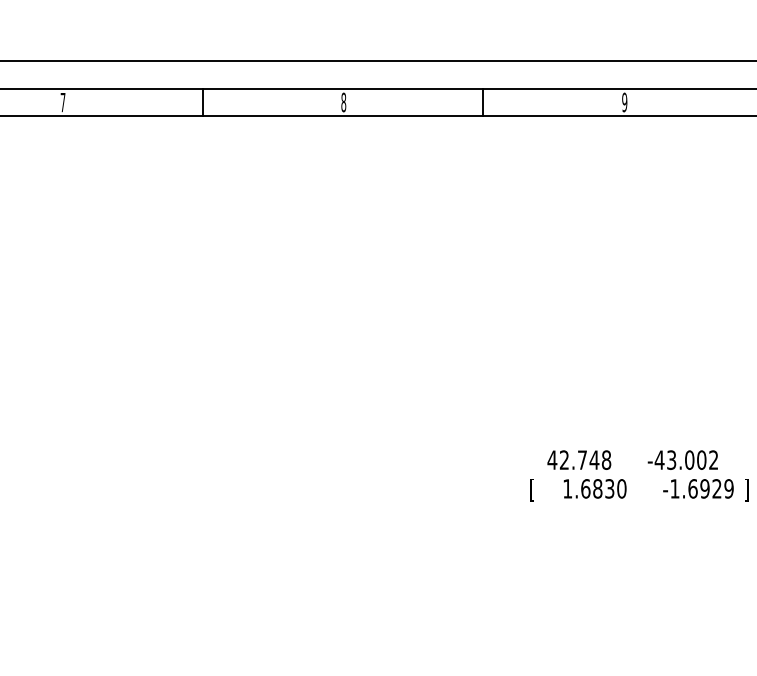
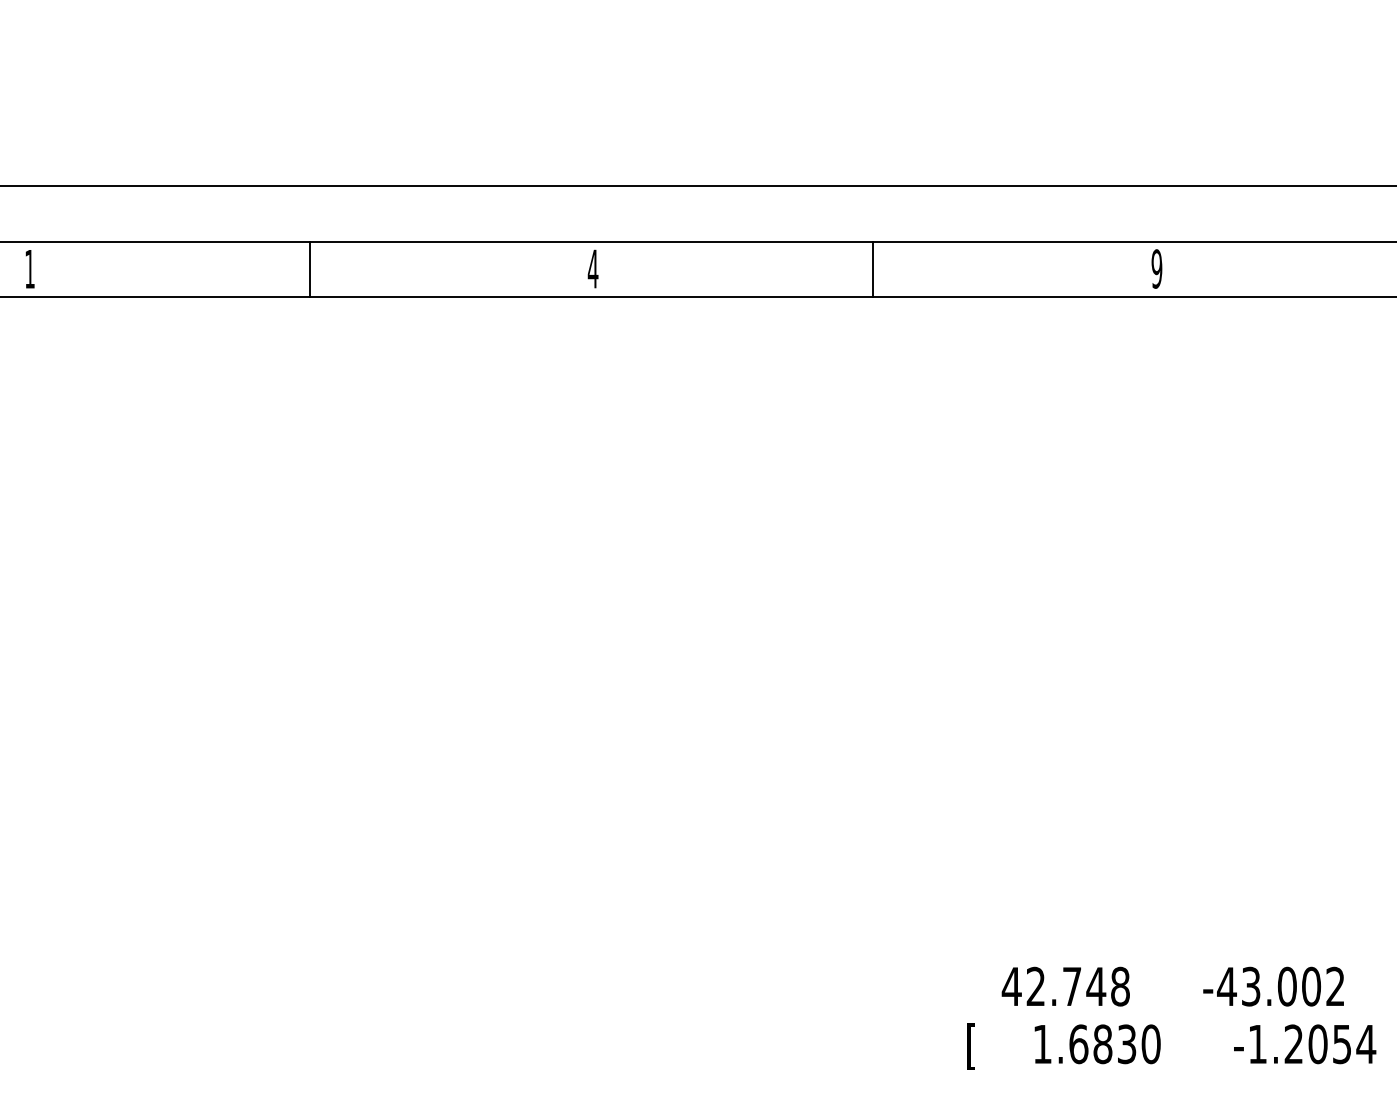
text: (62, 102) -> (28, 269), 7 -> 1
text: (343, 102) -> (592, 269), 8 -> 4
text: (711, 488) -> (1331, 1043), -1.6929 -> -1.2054

